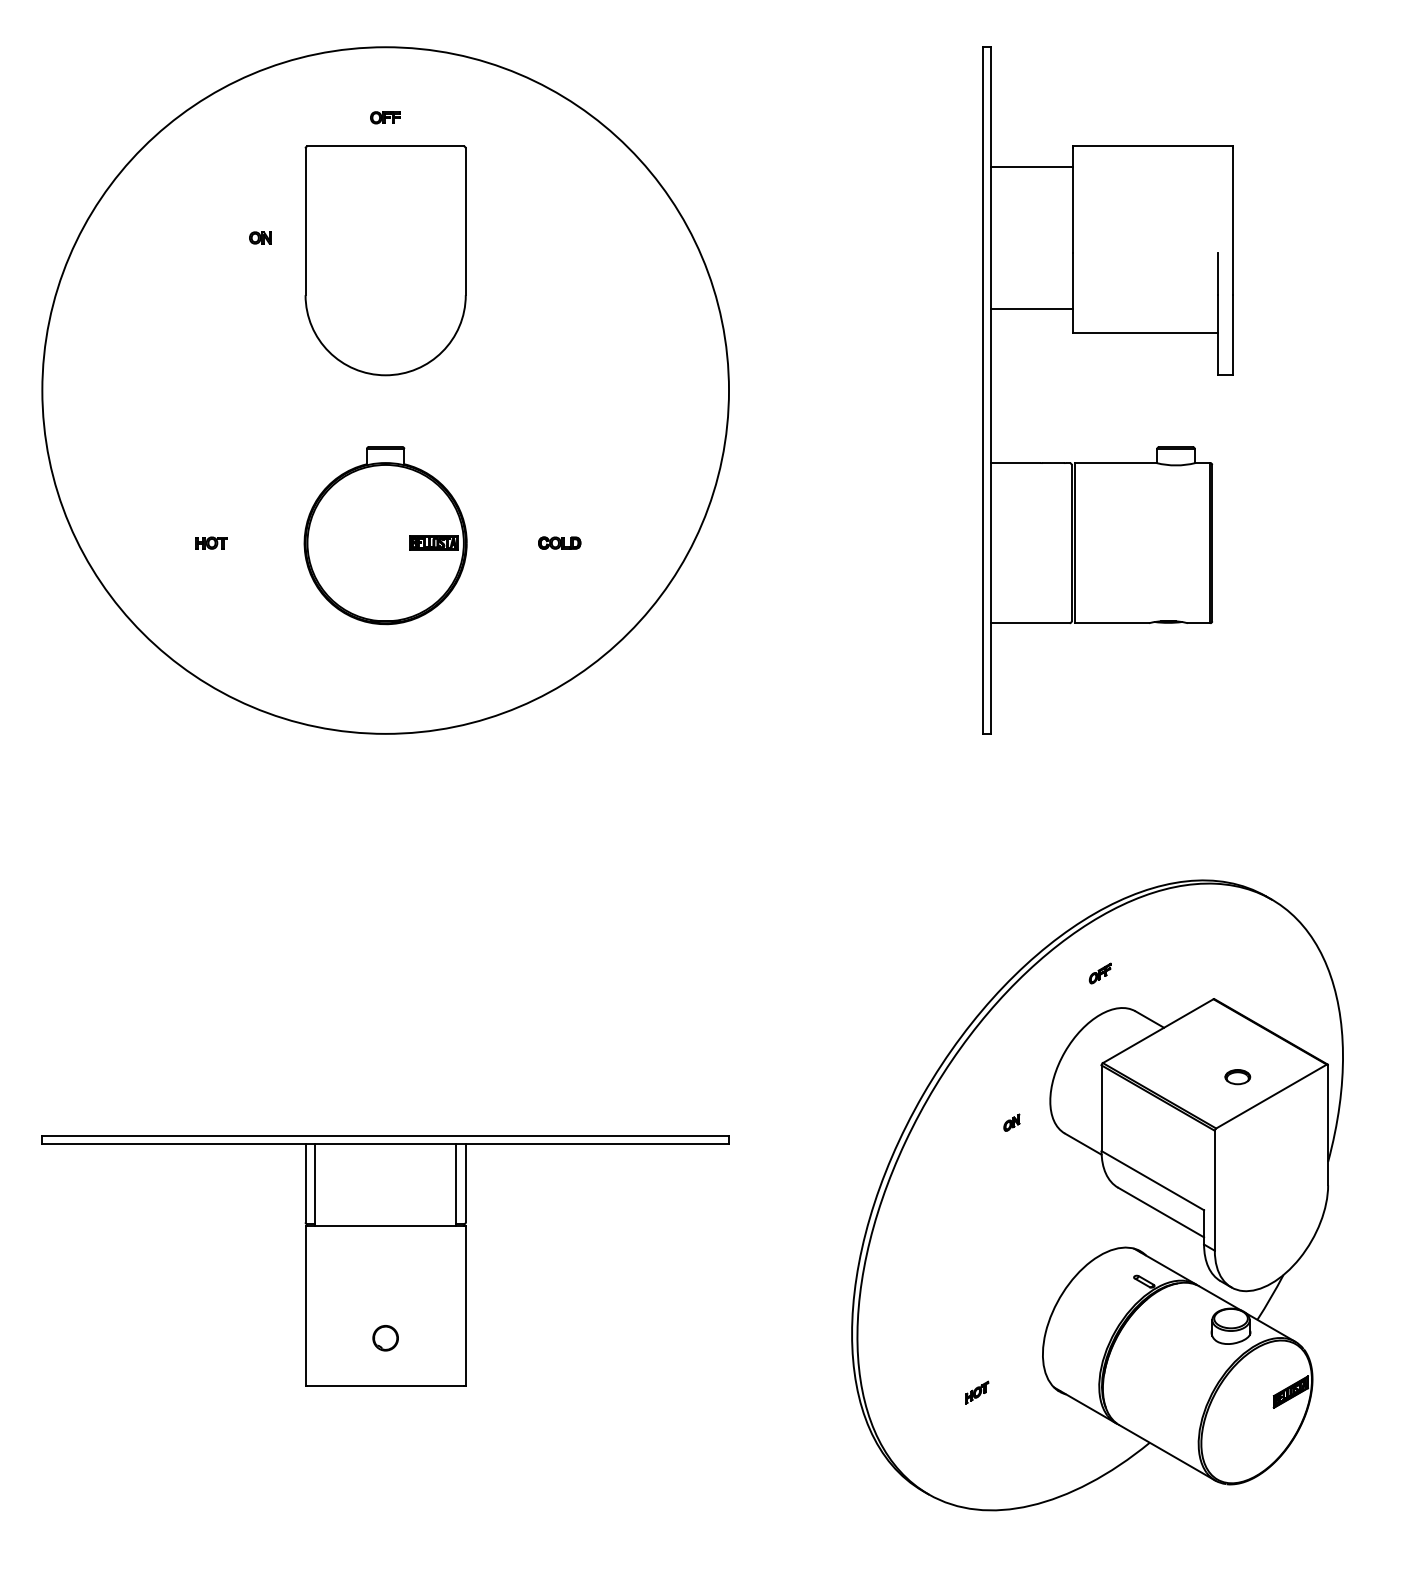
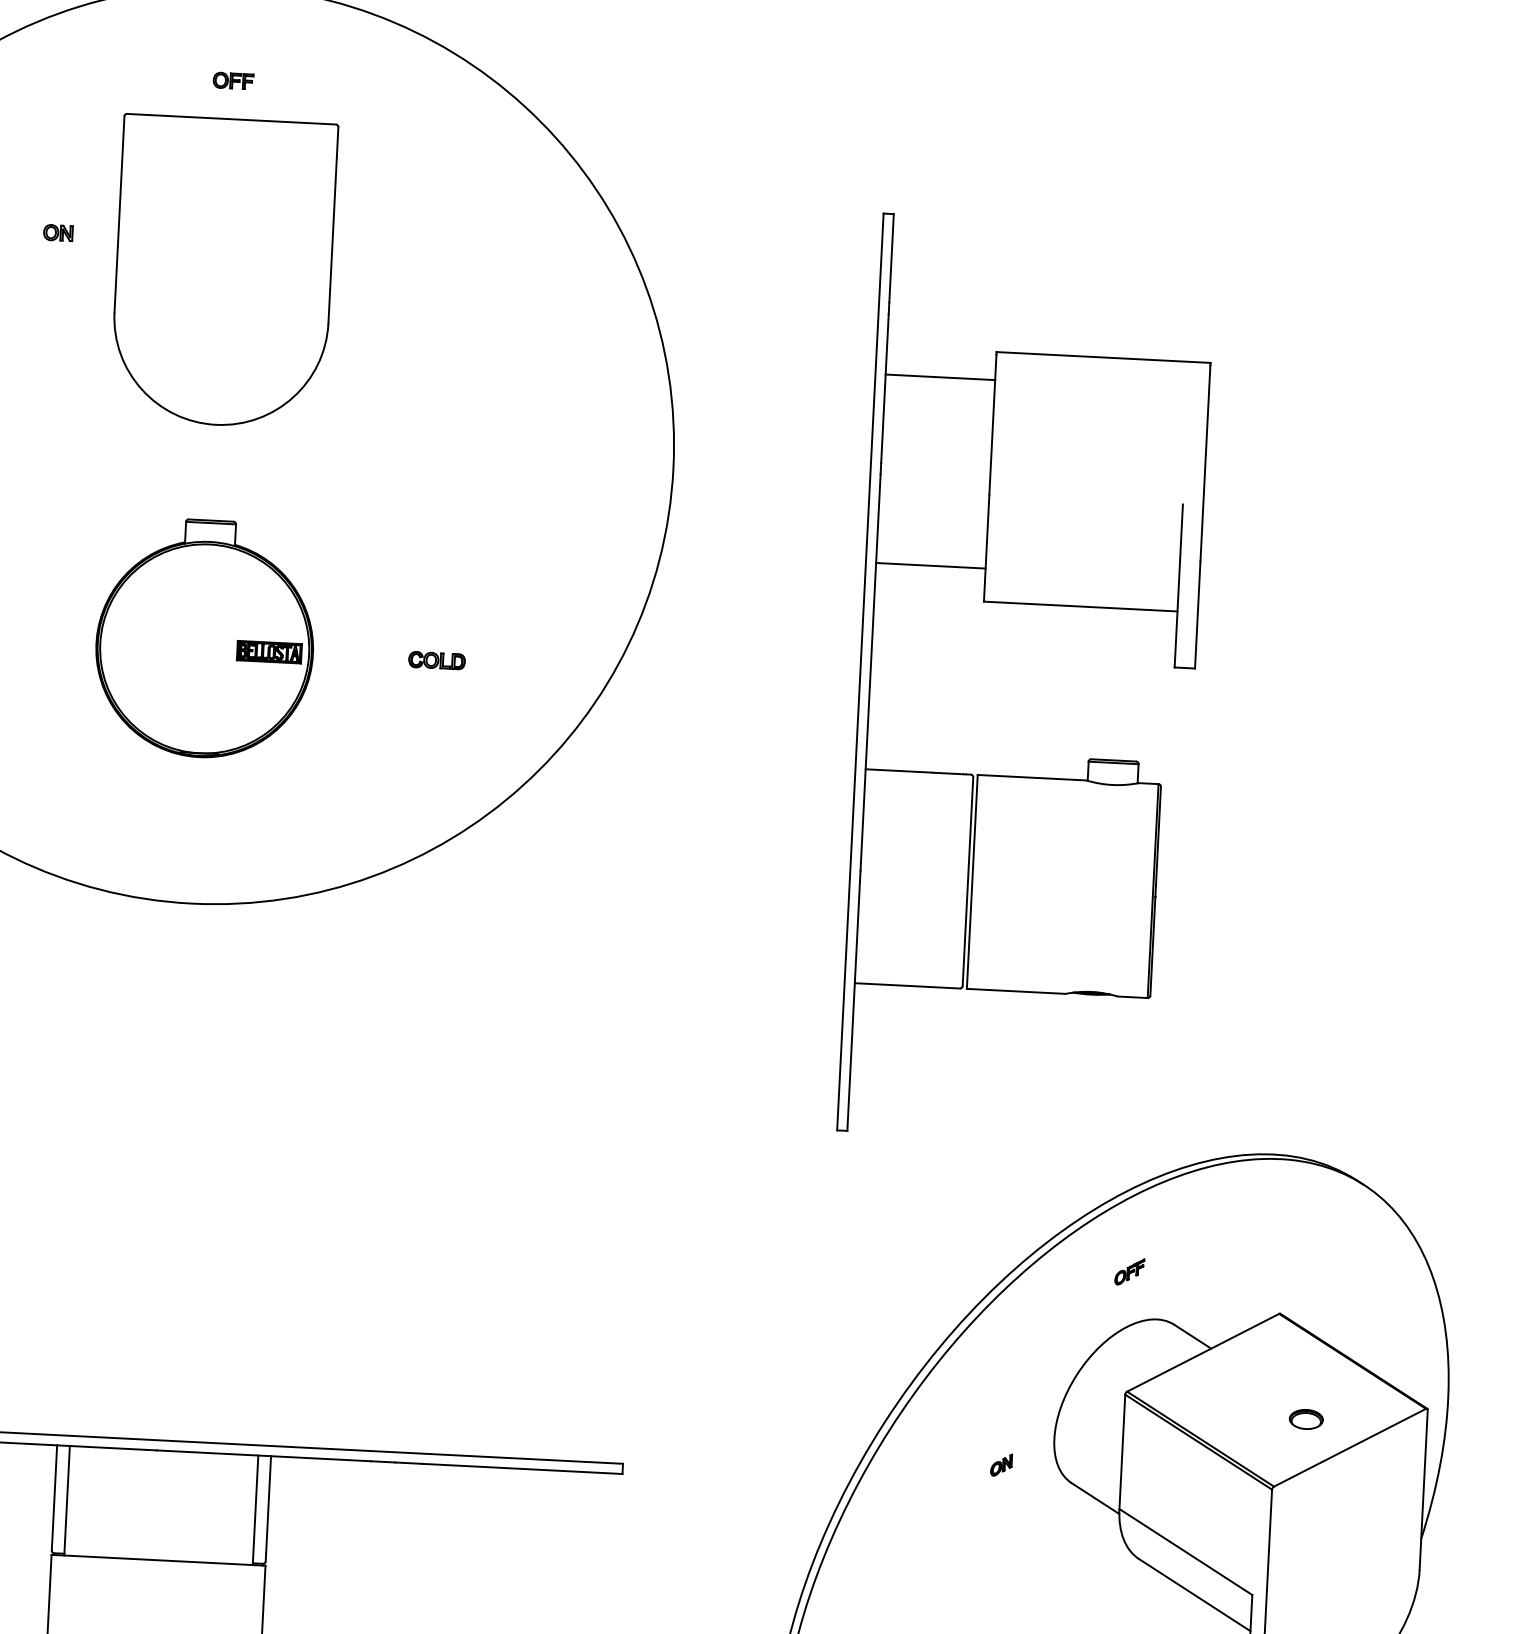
part: (1107, 333) -> (1029, 604), moved

